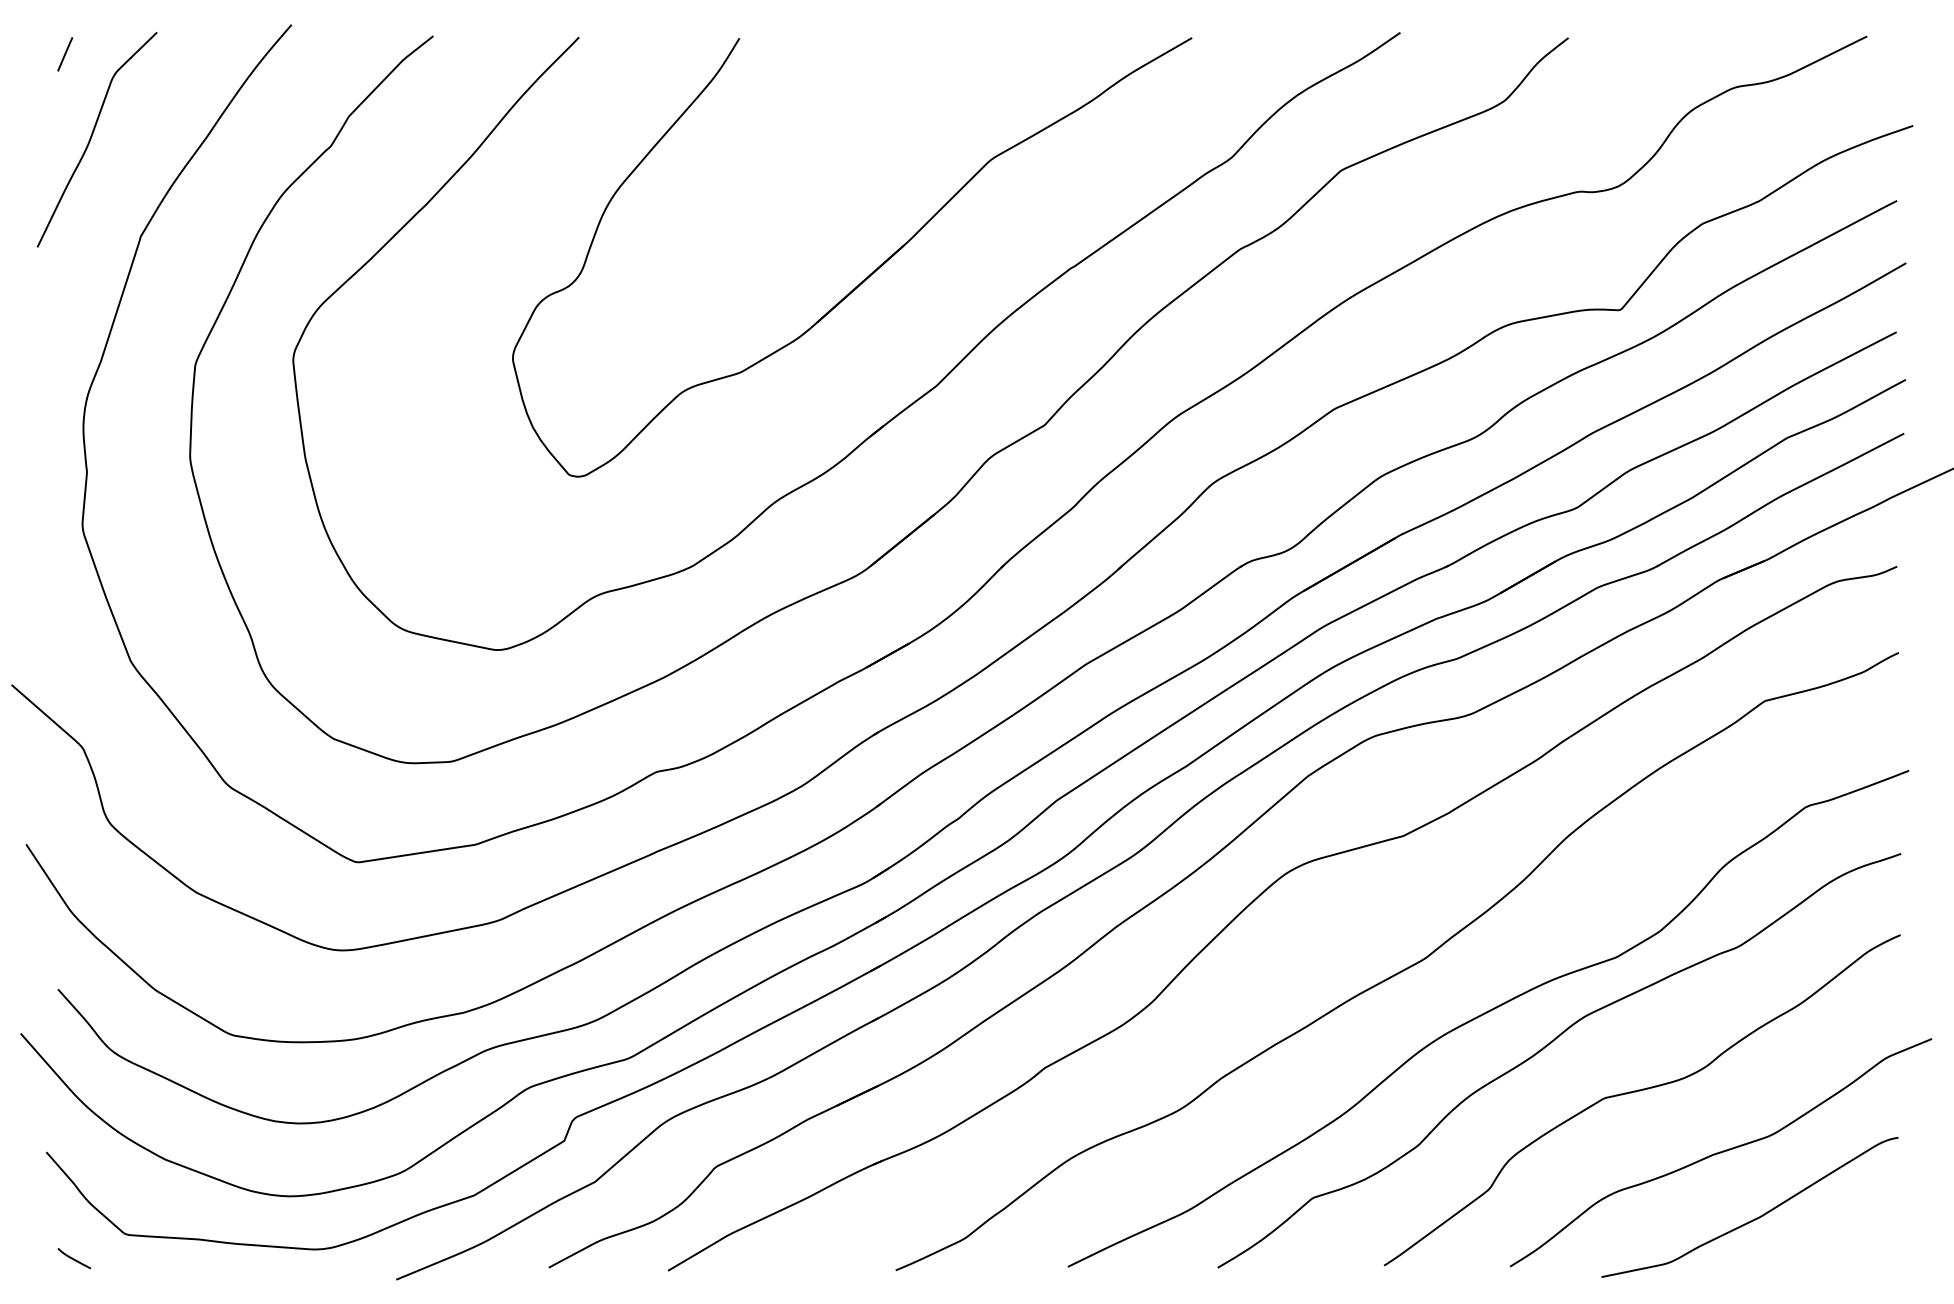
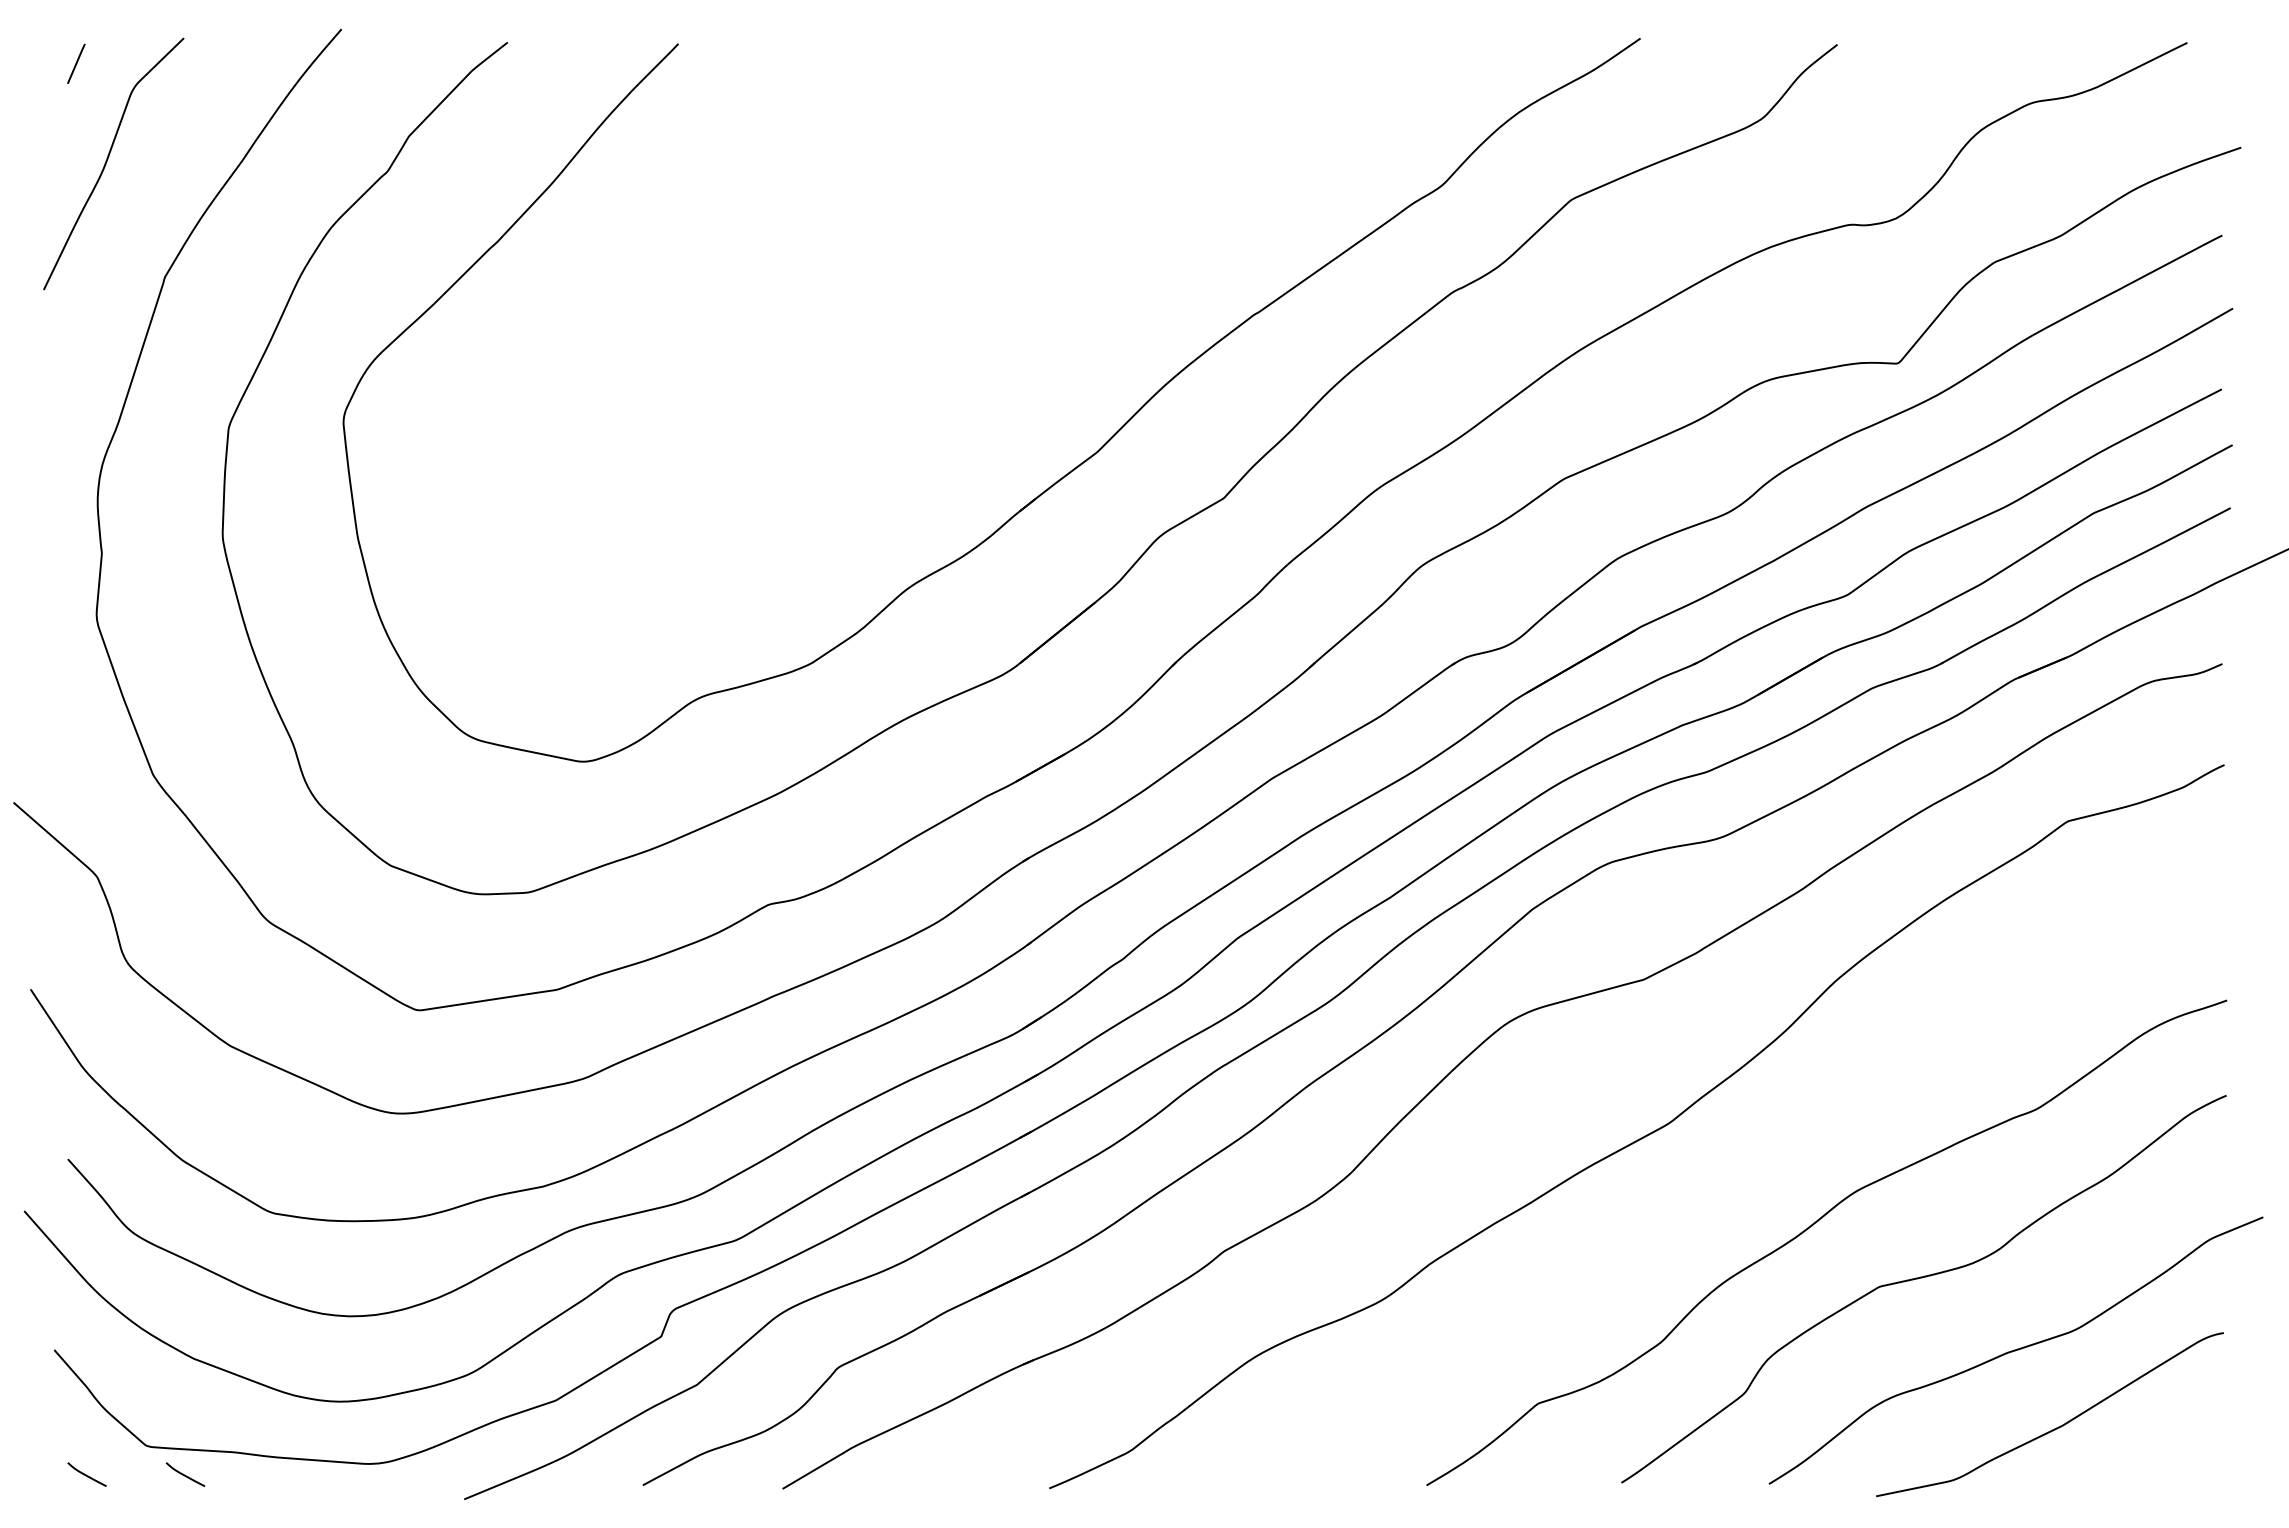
part: (869, 274) -> (1018, 321), removed
curve: (1485, 1014) -> (1740, 1188), removed
curve: (158, 1258) -> (185, 1474), added

